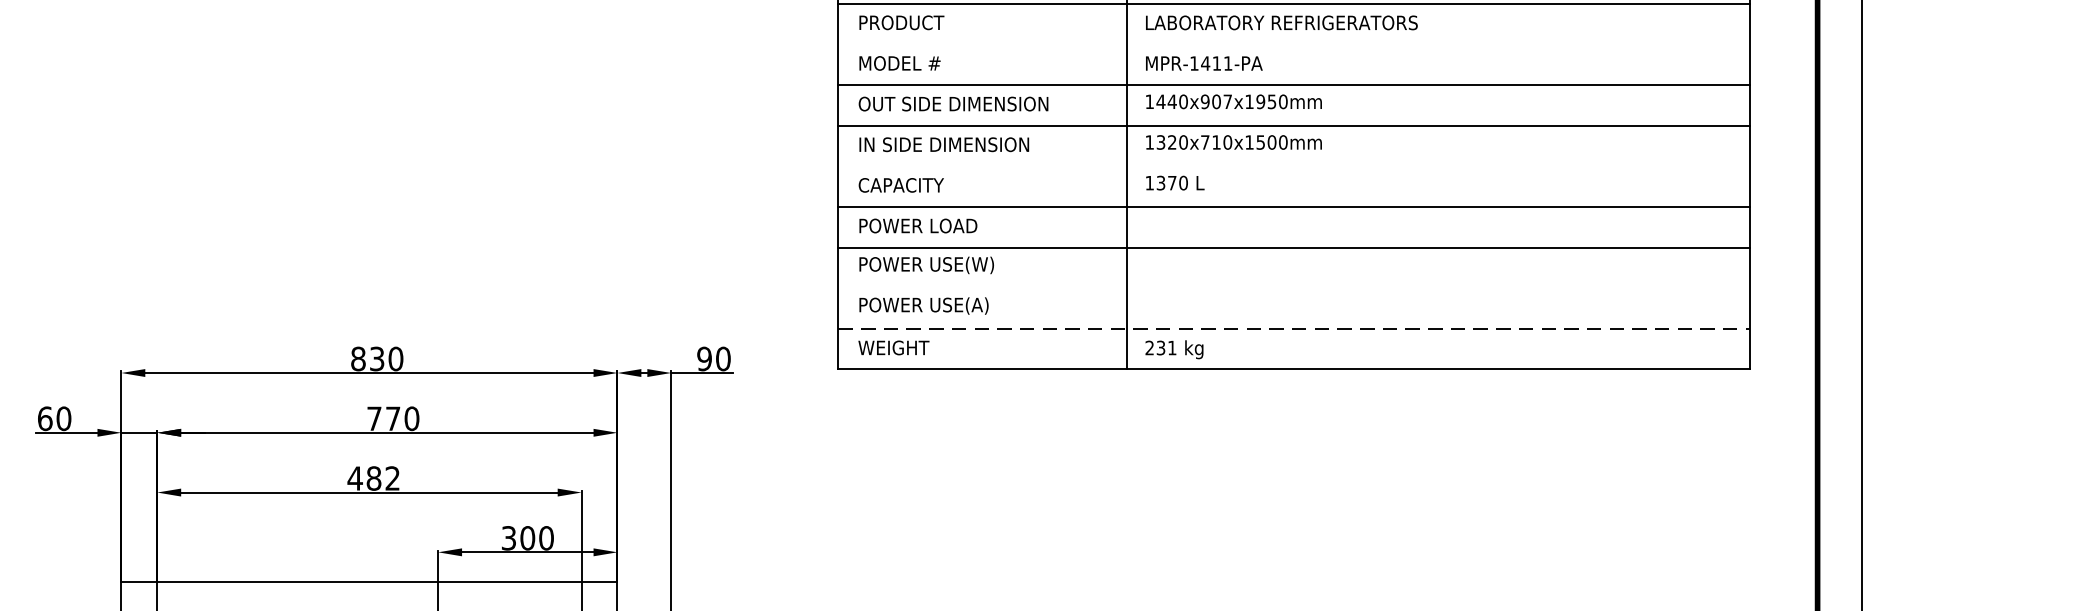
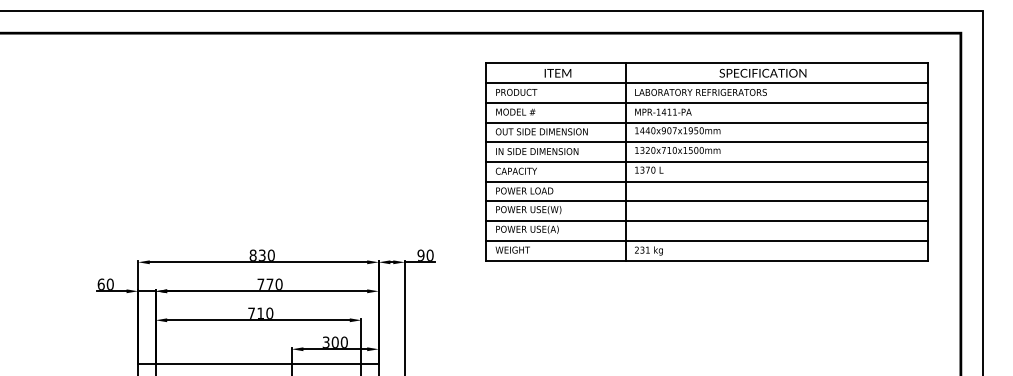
line: (1293, 43) -> (706, 102), added
line: (1293, 167) -> (706, 162), added
line: (1293, 288) -> (706, 221), added
line: (1295, 328) -> (707, 240), dashed -> solid
text: (373, 476) -> (260, 312), 482 -> 710

